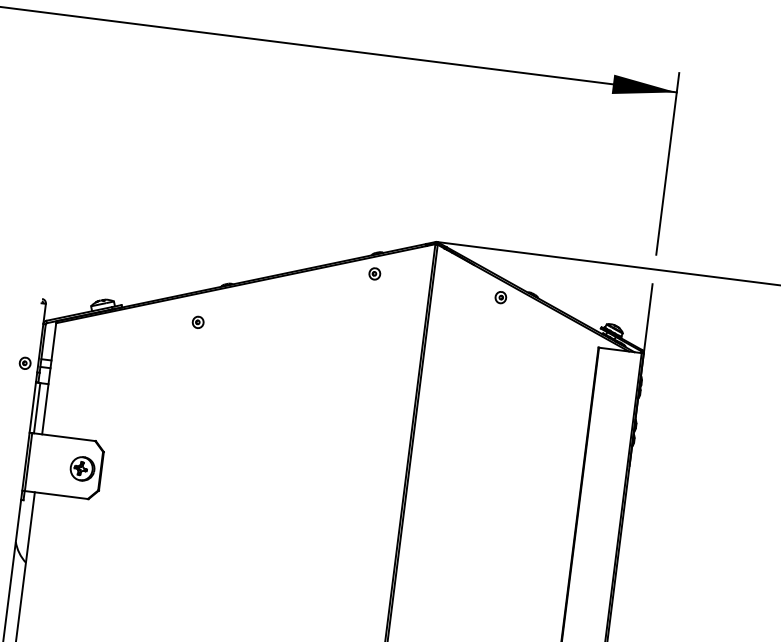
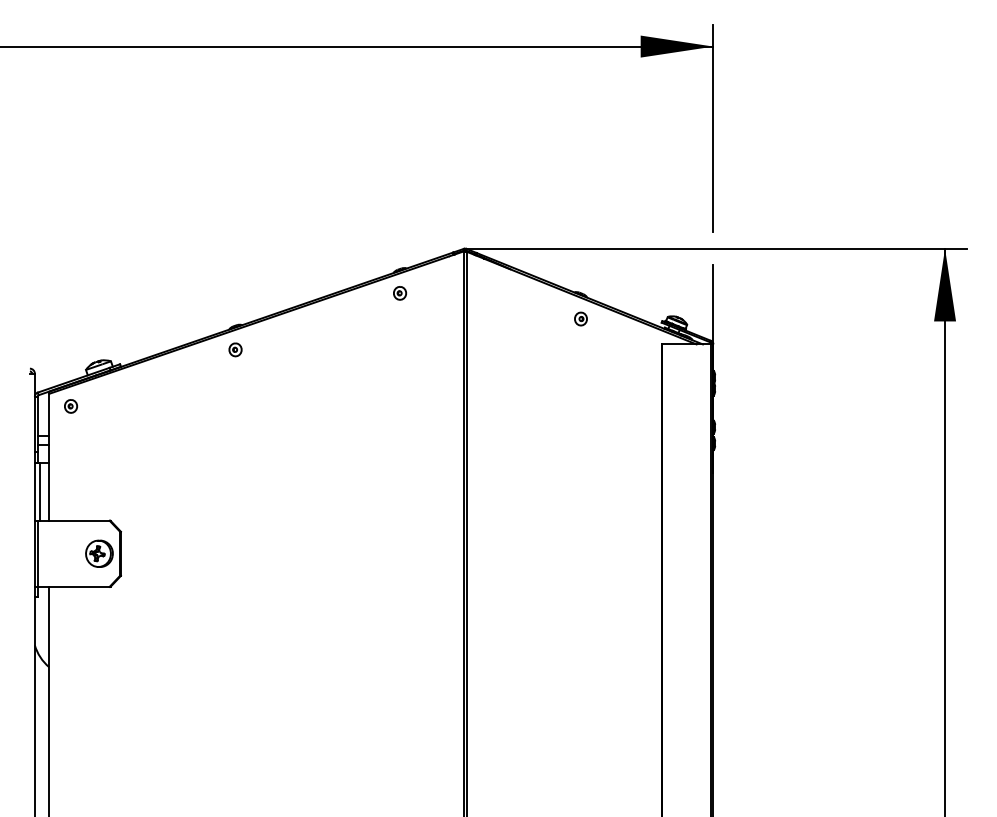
part: (500, 297) -> (580, 318), moved
part: (198, 322) -> (235, 349), moved
part: (24, 363) -> (70, 406), moved

